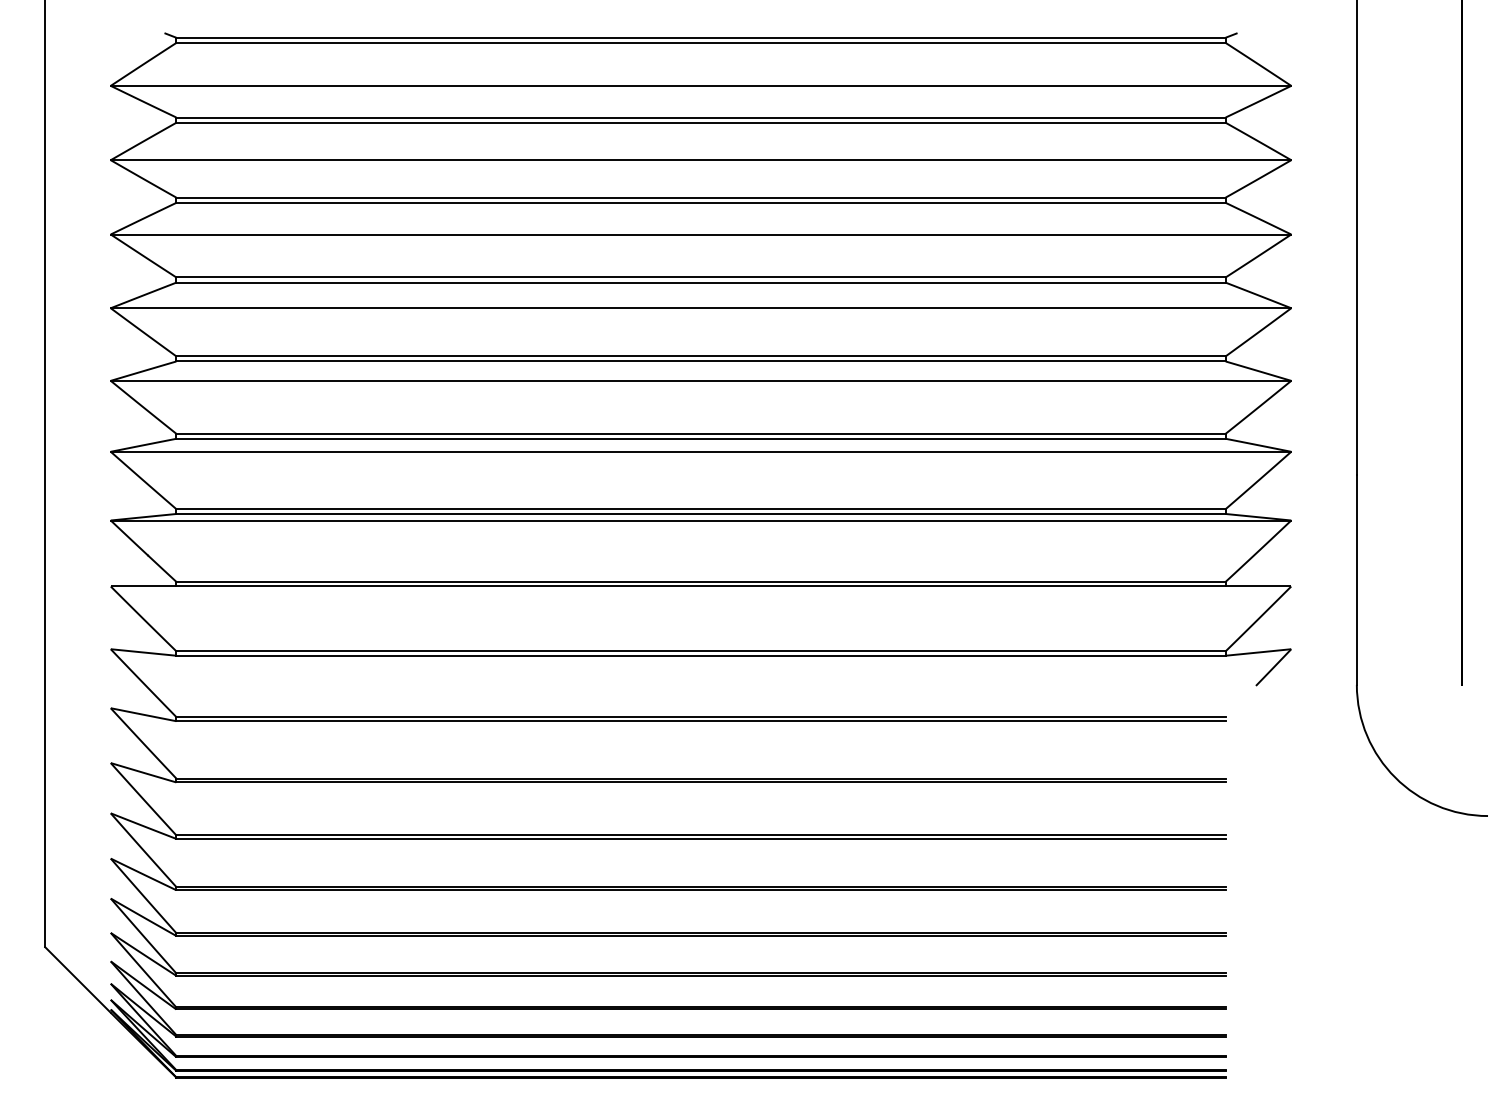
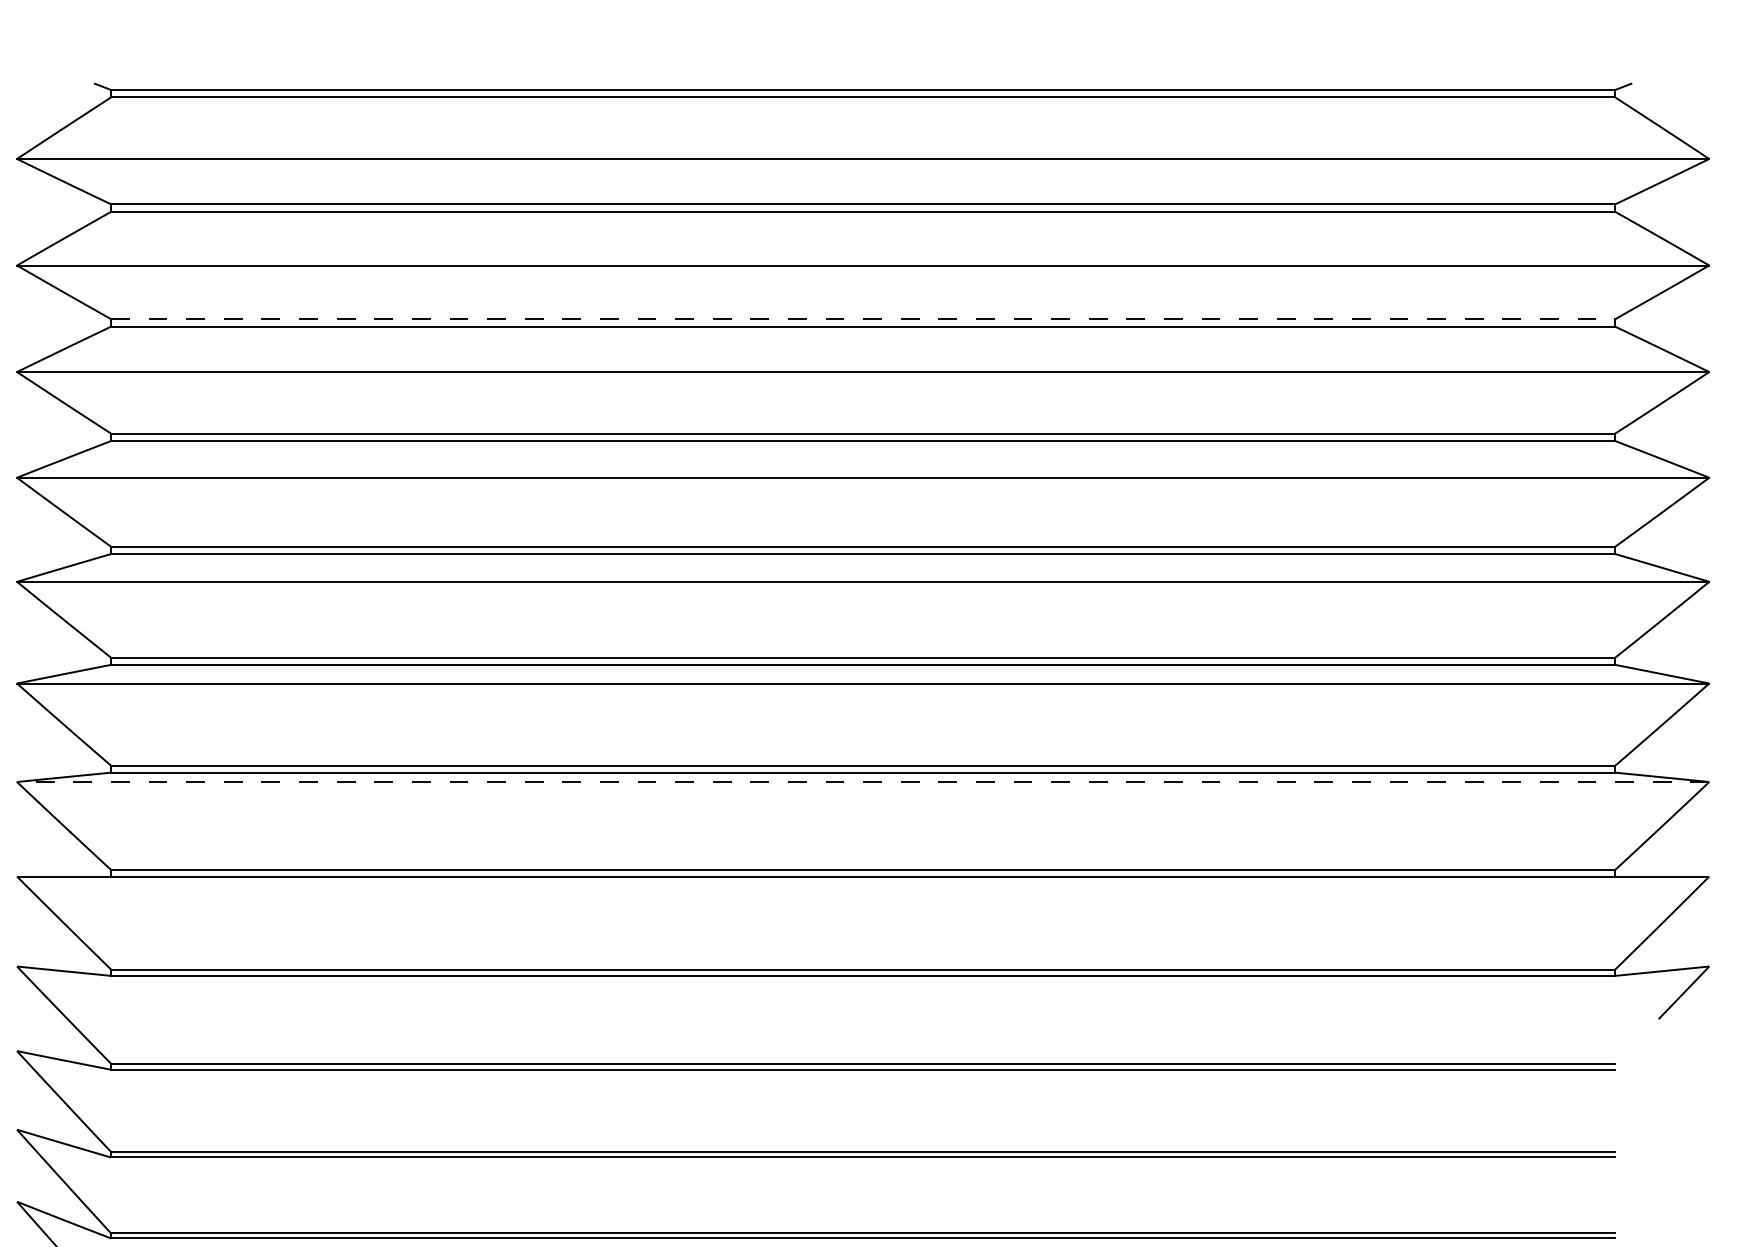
line: (701, 197) -> (863, 318), solid -> dashed
line: (700, 520) -> (862, 782), solid -> dashed

